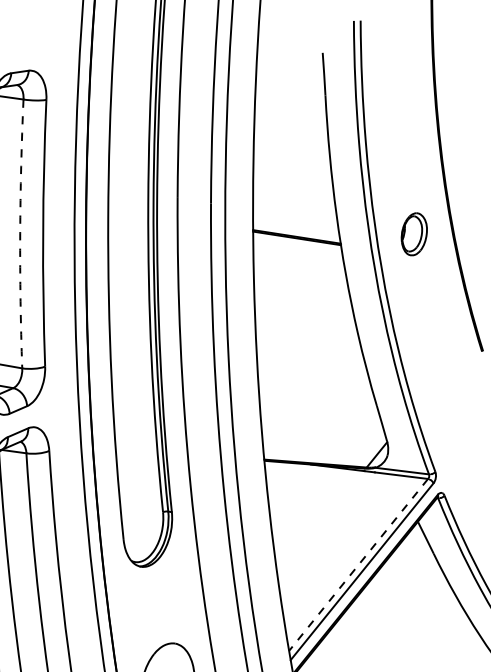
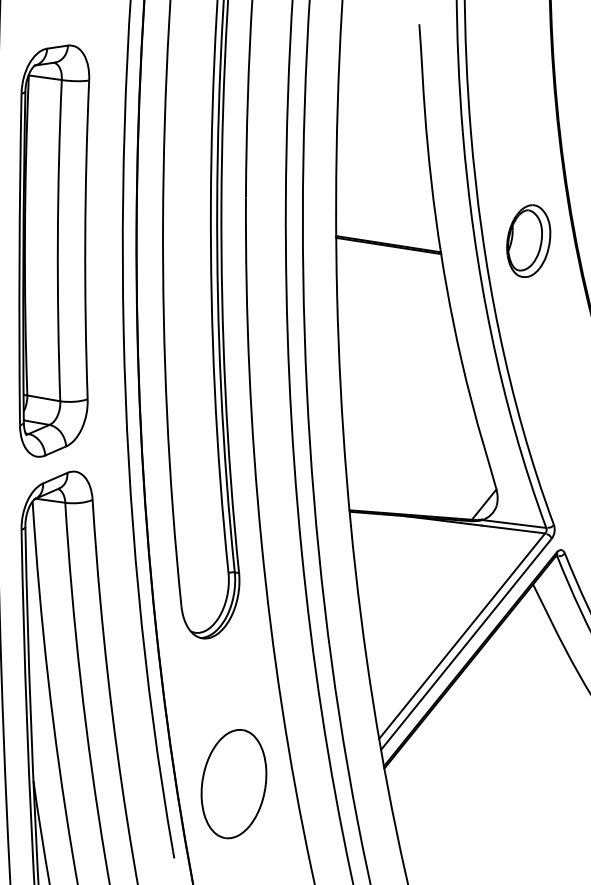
arc: (19, 233) -> (57, 240), dashed -> solid
part: (414, 233) -> (528, 240), size x1.43
line: (358, 565) -> (461, 636), dashed -> solid

